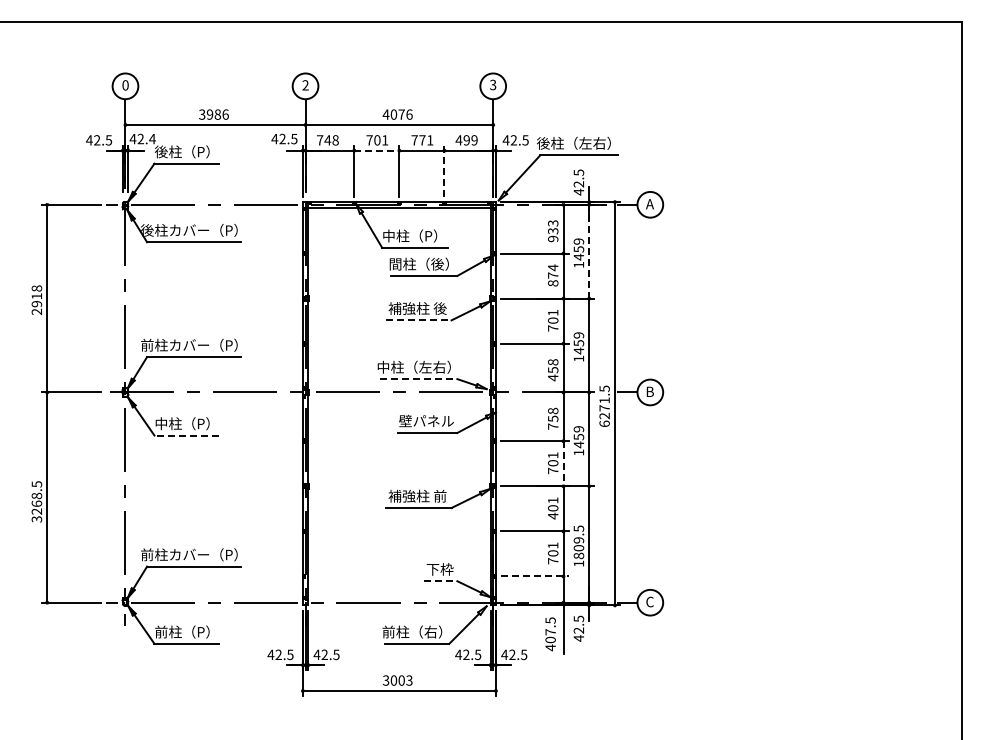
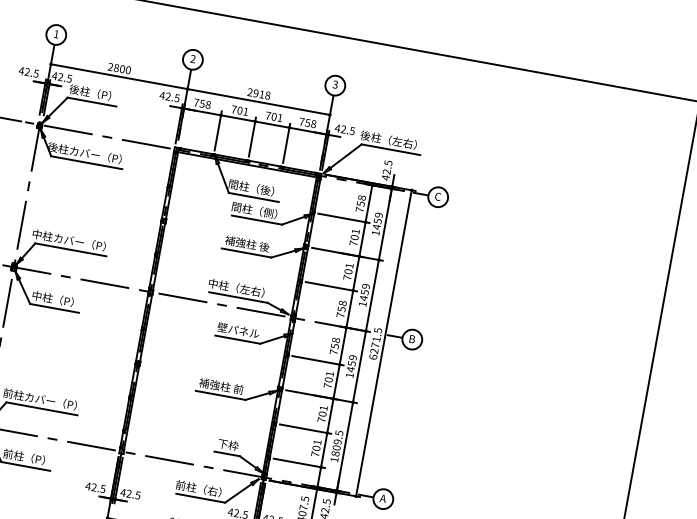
text: (125, 85) -> (56, 34), 0 -> 1
text: (213, 114) -> (119, 68), 3986 -> 2800
text: (397, 114) -> (258, 93), 4076 -> 2918
text: (152, 139) -> (69, 79), 42.4 -> 42.5
text: (327, 140) -> (202, 103), 748 -> 758
text: (422, 140) -> (274, 117), 771 -> 701
text: (466, 140) -> (307, 123), 499 -> 758
line: (376, 150) -> (237, 118), dashed -> solid
line: (444, 171) -> (286, 143), dashed -> solid
text: (649, 204) -> (437, 196), A -> C
text: (553, 231) -> (361, 204), 933 -> 758
text: (409, 235) -> (251, 187), 中柱（P） -> 間柱（後）
line: (589, 251) -> (385, 224), dashed -> solid
text: (437, 264) -> (268, 213), 間柱（後） -> 間柱（側）
text: (553, 275) -> (354, 237), 874 -> 701
line: (418, 320) -> (246, 253), dashed -> solid
text: (147, 344) -> (37, 233), 前柱カバー（P） -> 中柱カバー（P）
text: (553, 377) -> (340, 314), 458 -> 758
line: (418, 379) -> (238, 297), dashed -> solid
line: (186, 435) -> (54, 308), dashed -> solid
line: (563, 463) -> (336, 381), dashed -> solid
text: (553, 515) -> (321, 419), 401 -> 701
line: (534, 576) -> (299, 463), dashed -> solid
line: (440, 581) -> (227, 454), dashed -> solid
text: (649, 601) -> (382, 498), C -> A

